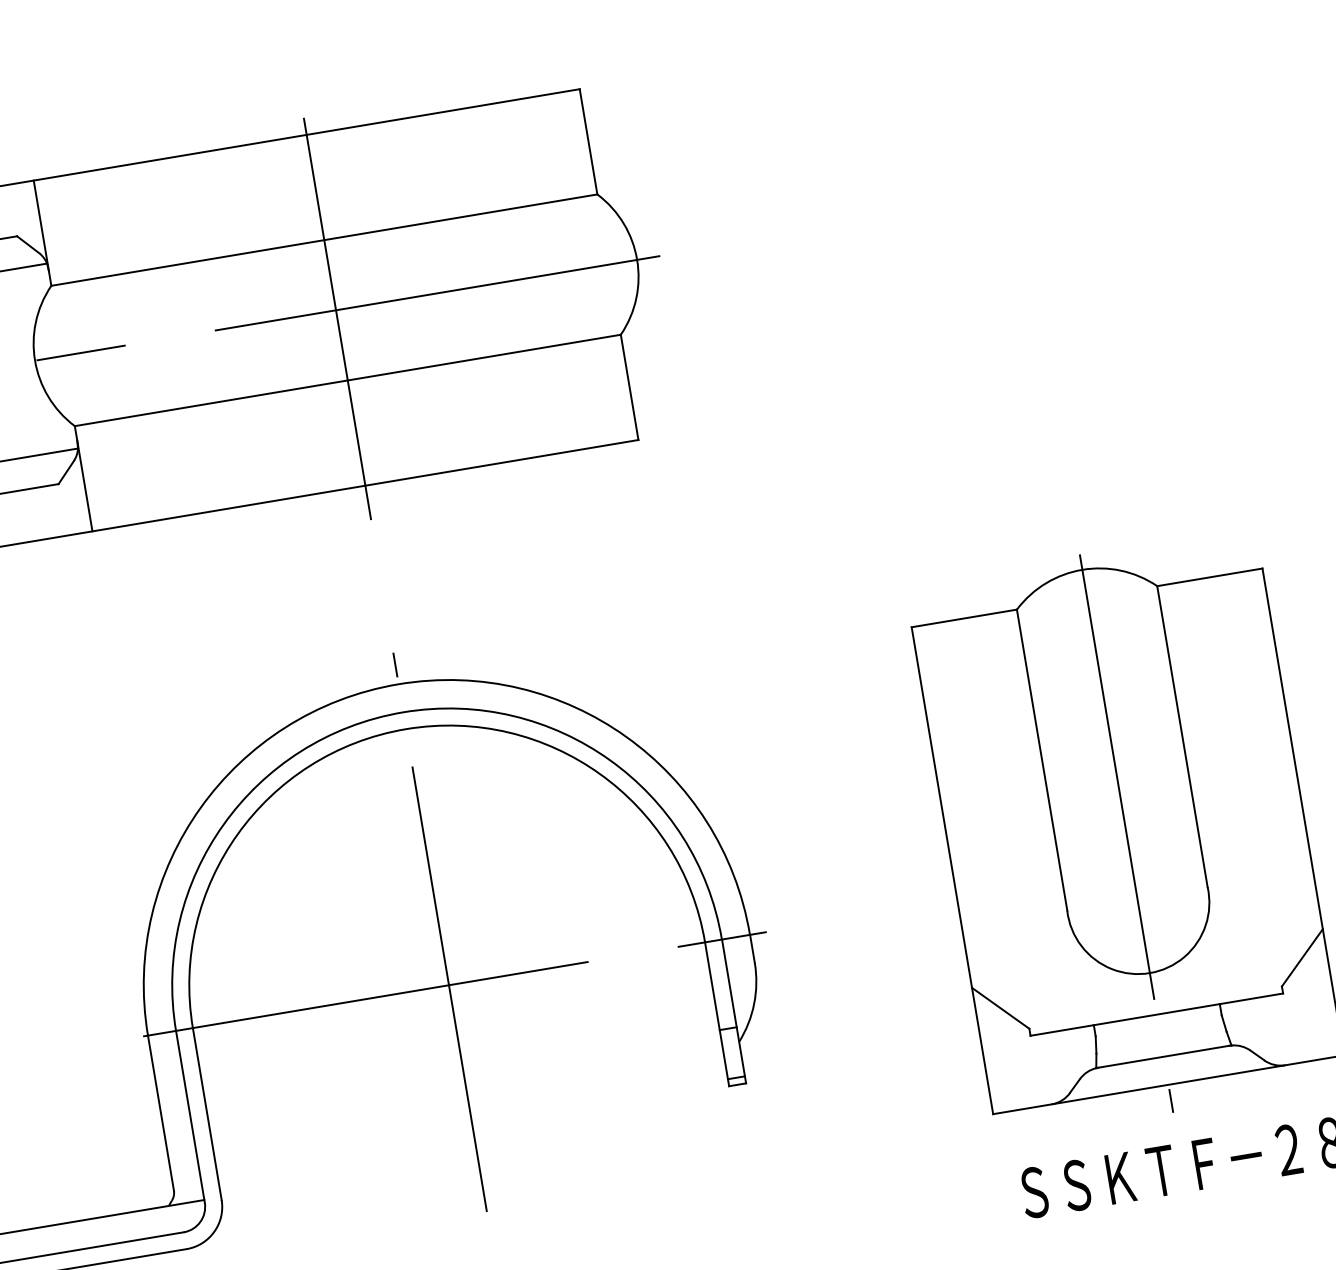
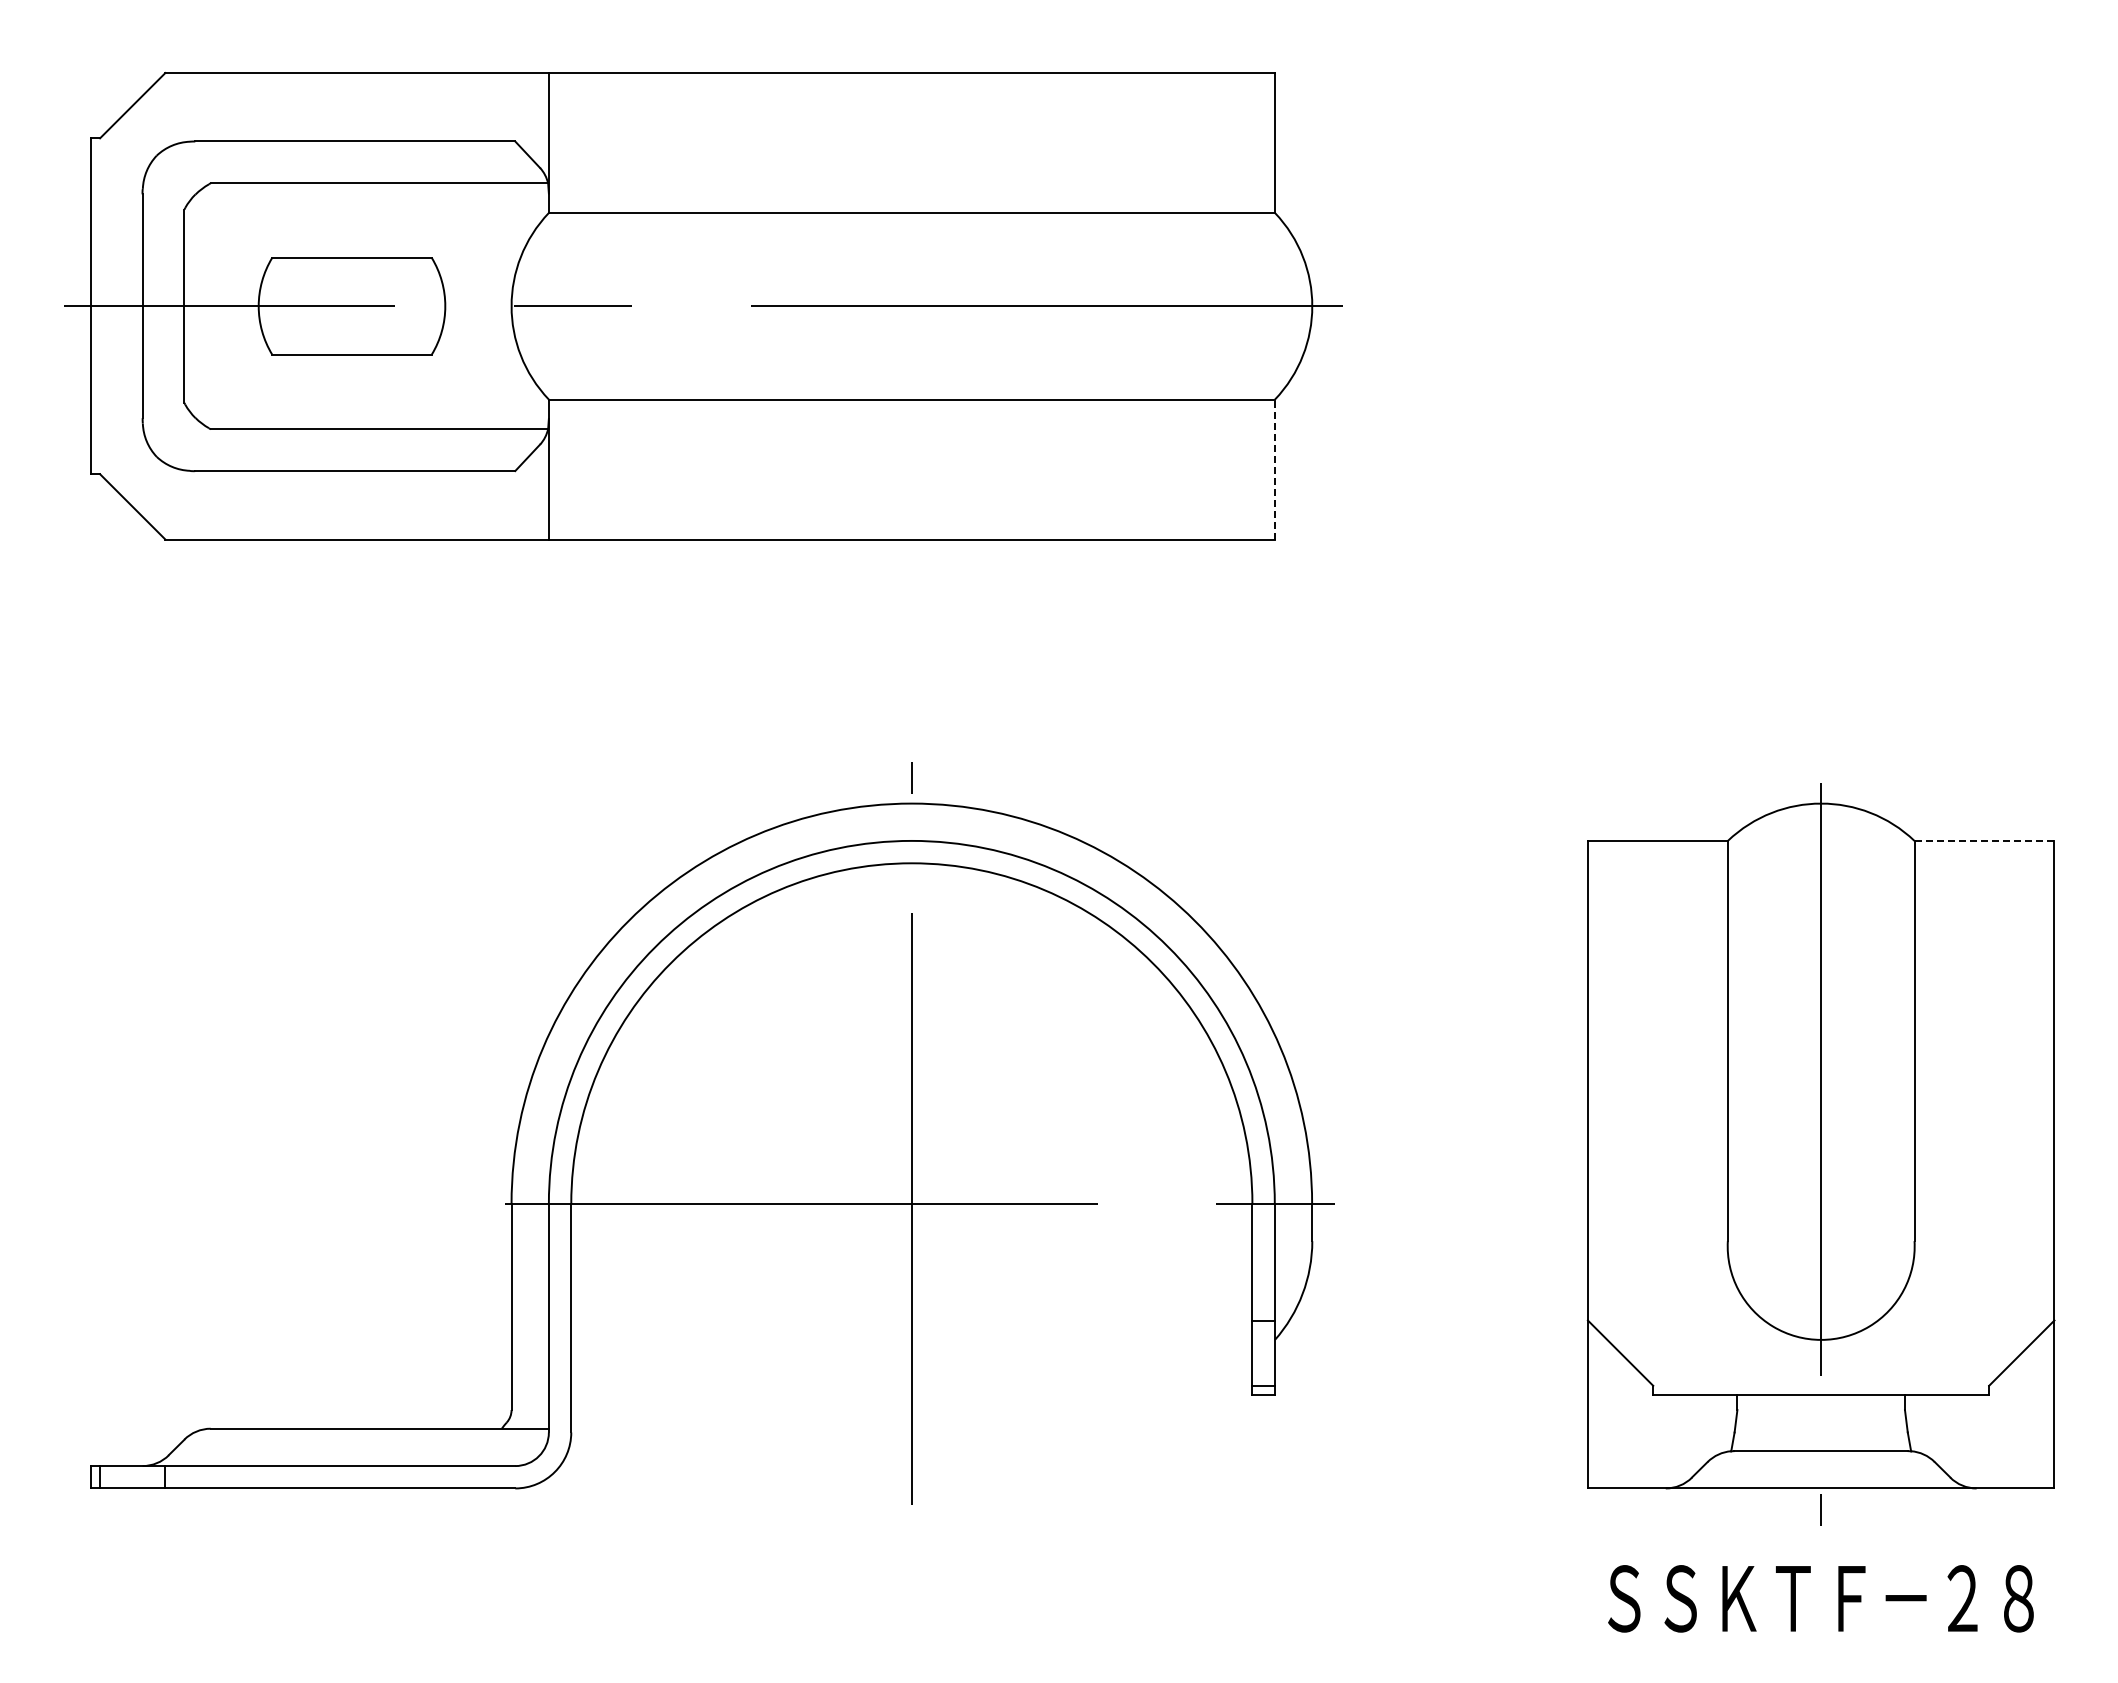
line: (337, 318) -> (911, 317), removed
line: (629, 387) -> (1274, 469), solid -> dashed
line: (1209, 577) -> (1984, 840), solid -> dashed

